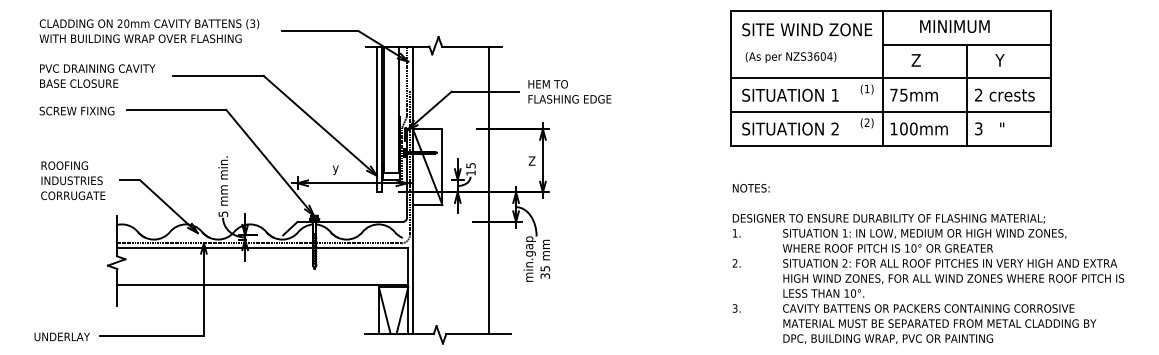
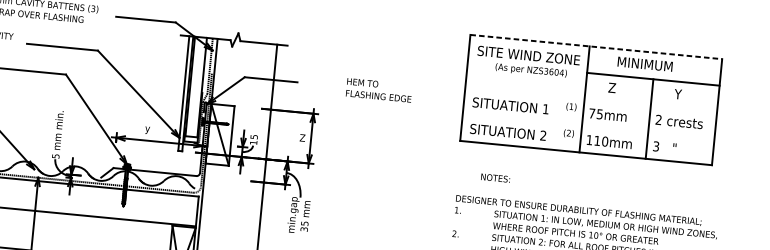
line: (891, 10) -> (596, 46), solid -> dashed
text: (790, 57) -> (530, 70), moved
line: (891, 78) -> (591, 100), removed
text: (569, 91) -> (378, 90), moved
line: (891, 111) -> (588, 126), removed
text: (903, 128) -> (597, 140), 100mm -> 110mm
text: (750, 188) -> (495, 178), moved

